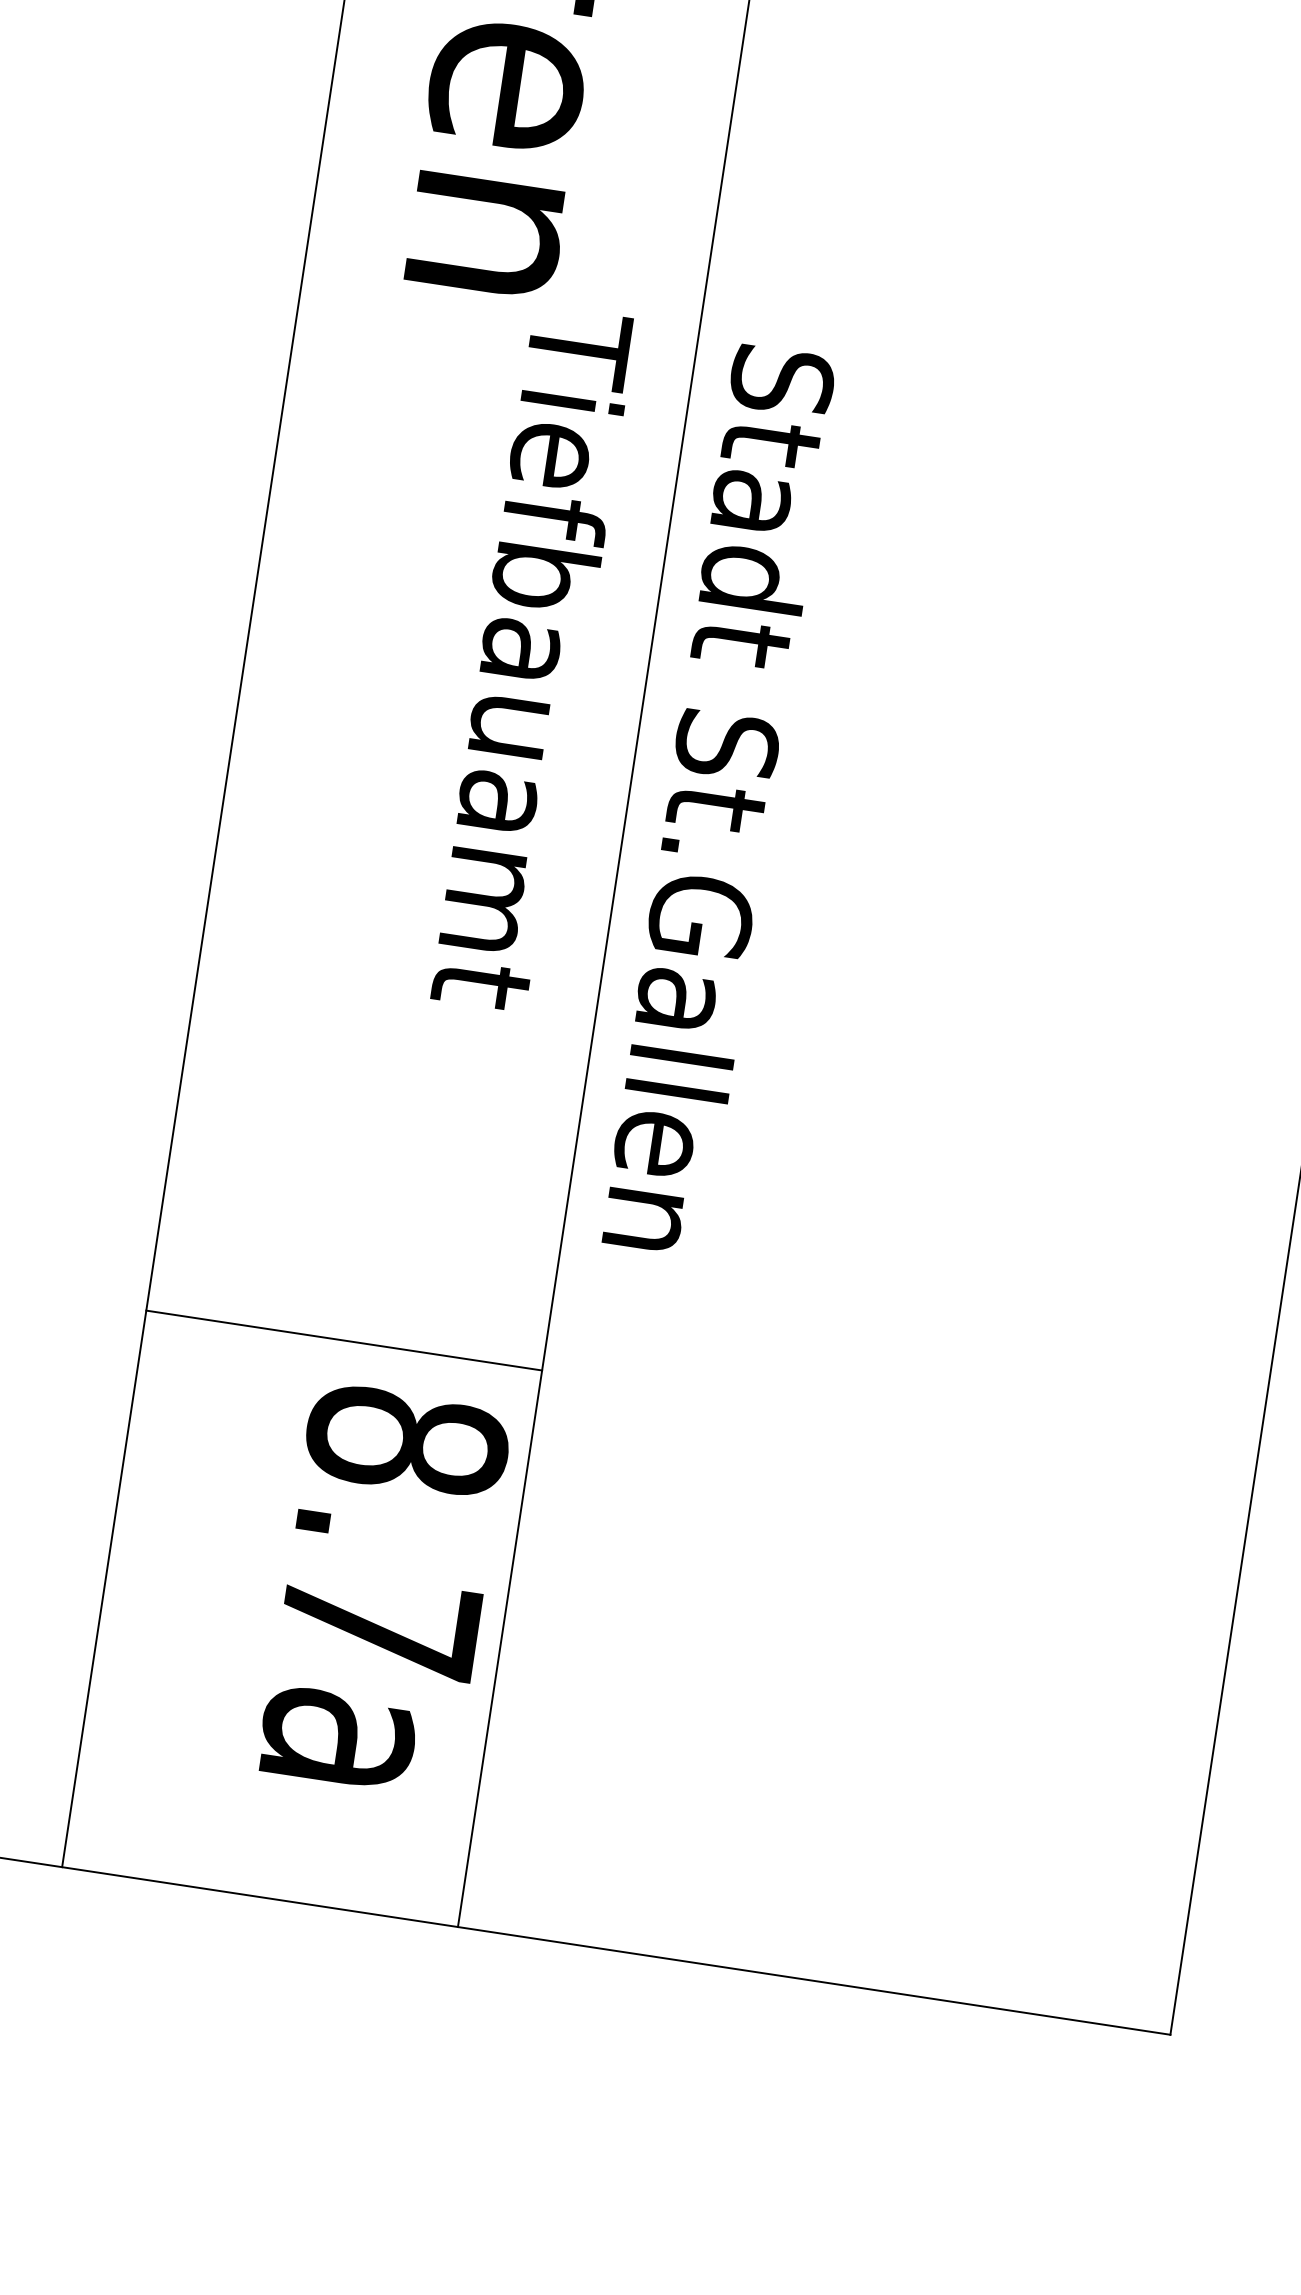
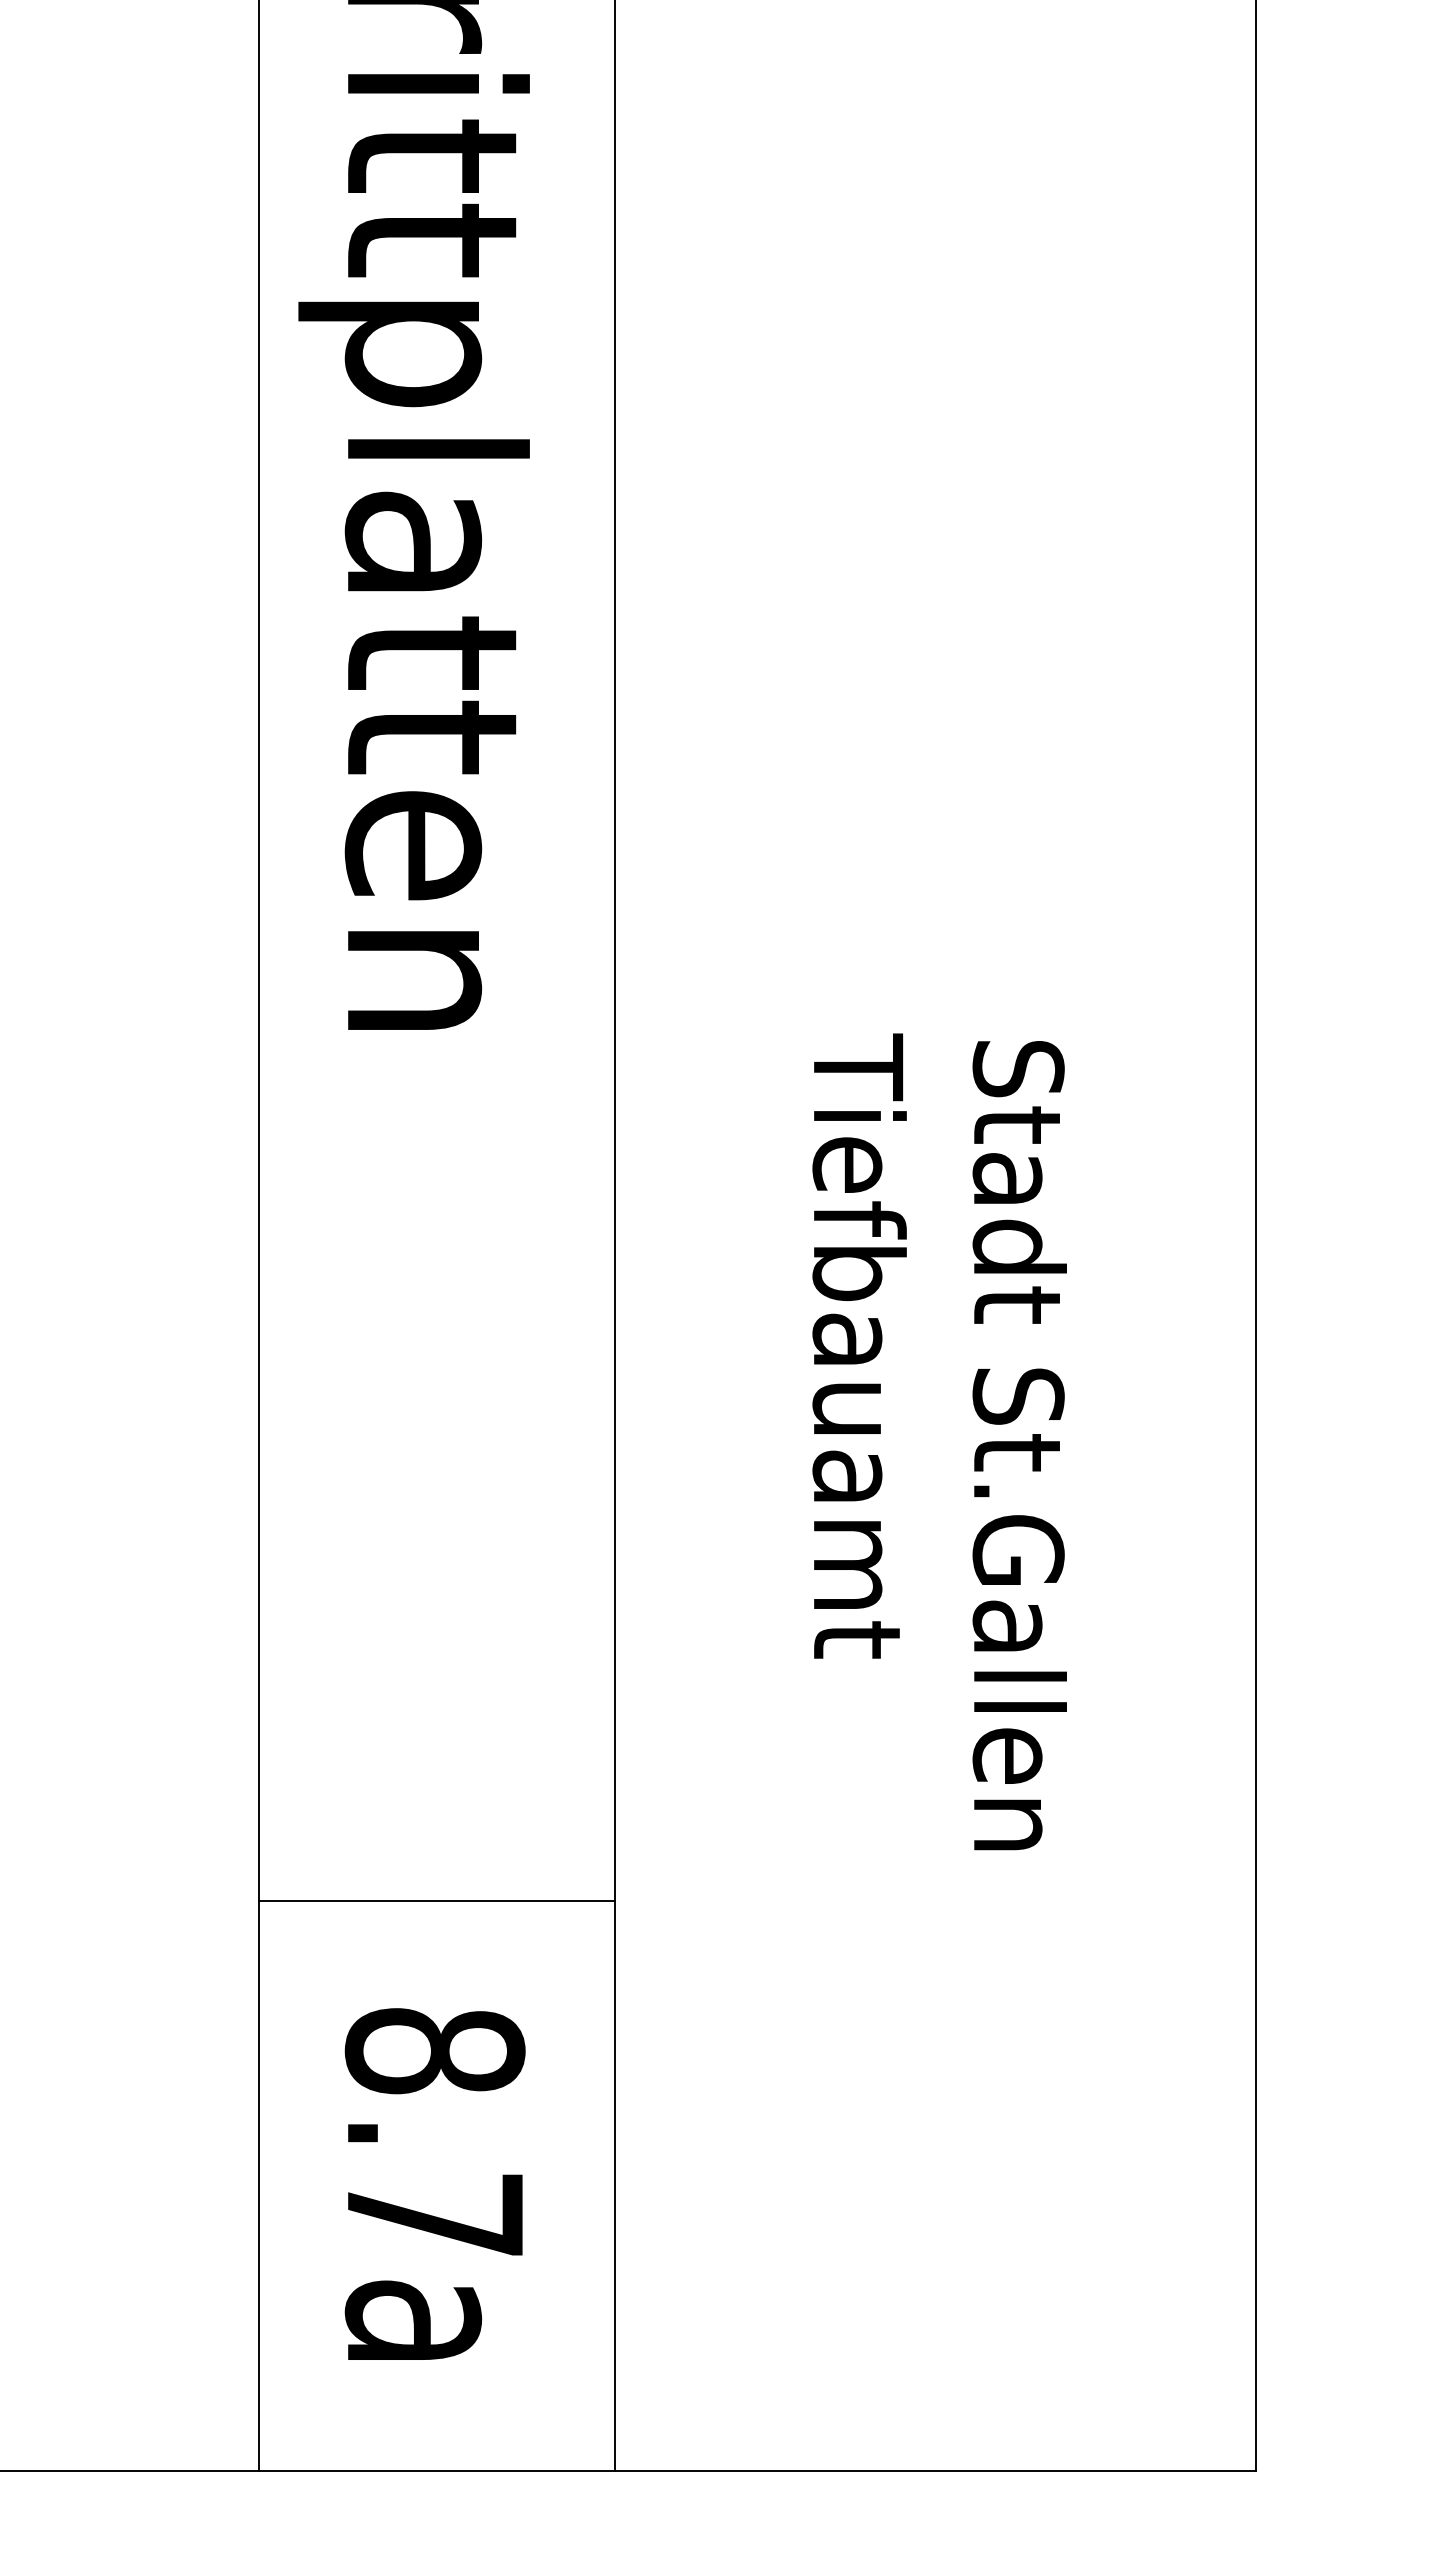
text: (533, 658) -> (859, 1345), moved
text: (719, 800) -> (1019, 1445), moved
line: (344, 1340) -> (437, 1901), moved
text: (384, 1589) -> (434, 2183), moved

